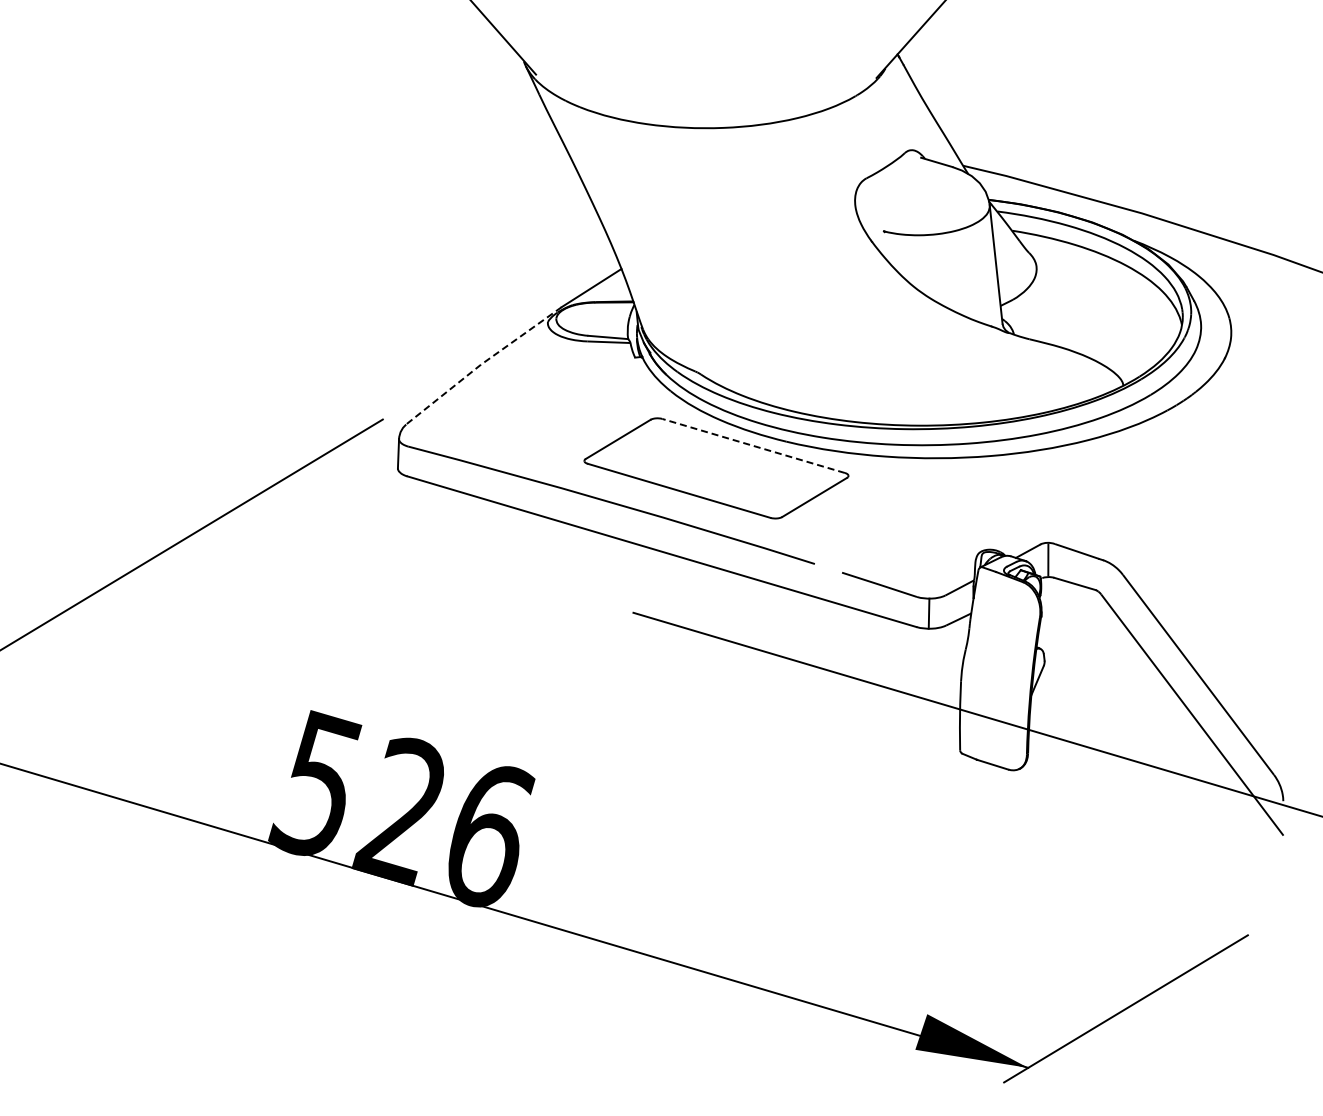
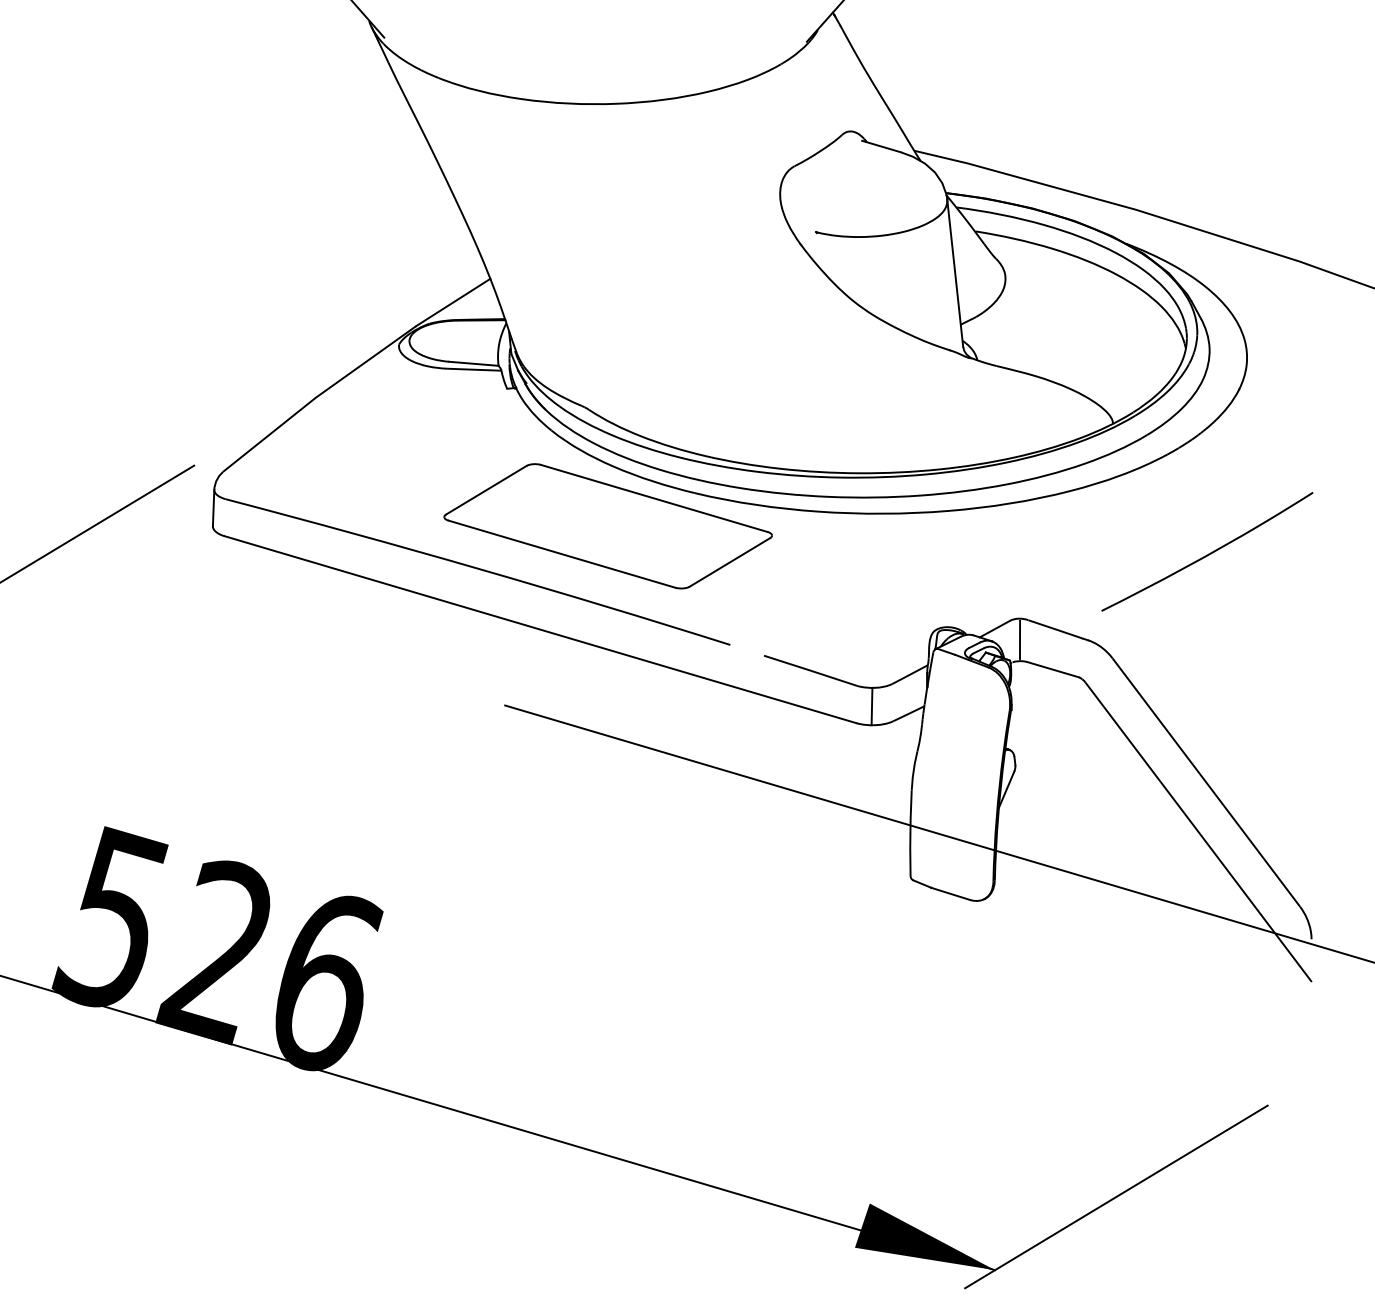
line: (481, 364) -> (316, 397), dashed -> solid
line: (753, 445) -> (654, 497), dashed -> solid
curve: (1199, 490) -> (1207, 553), added

